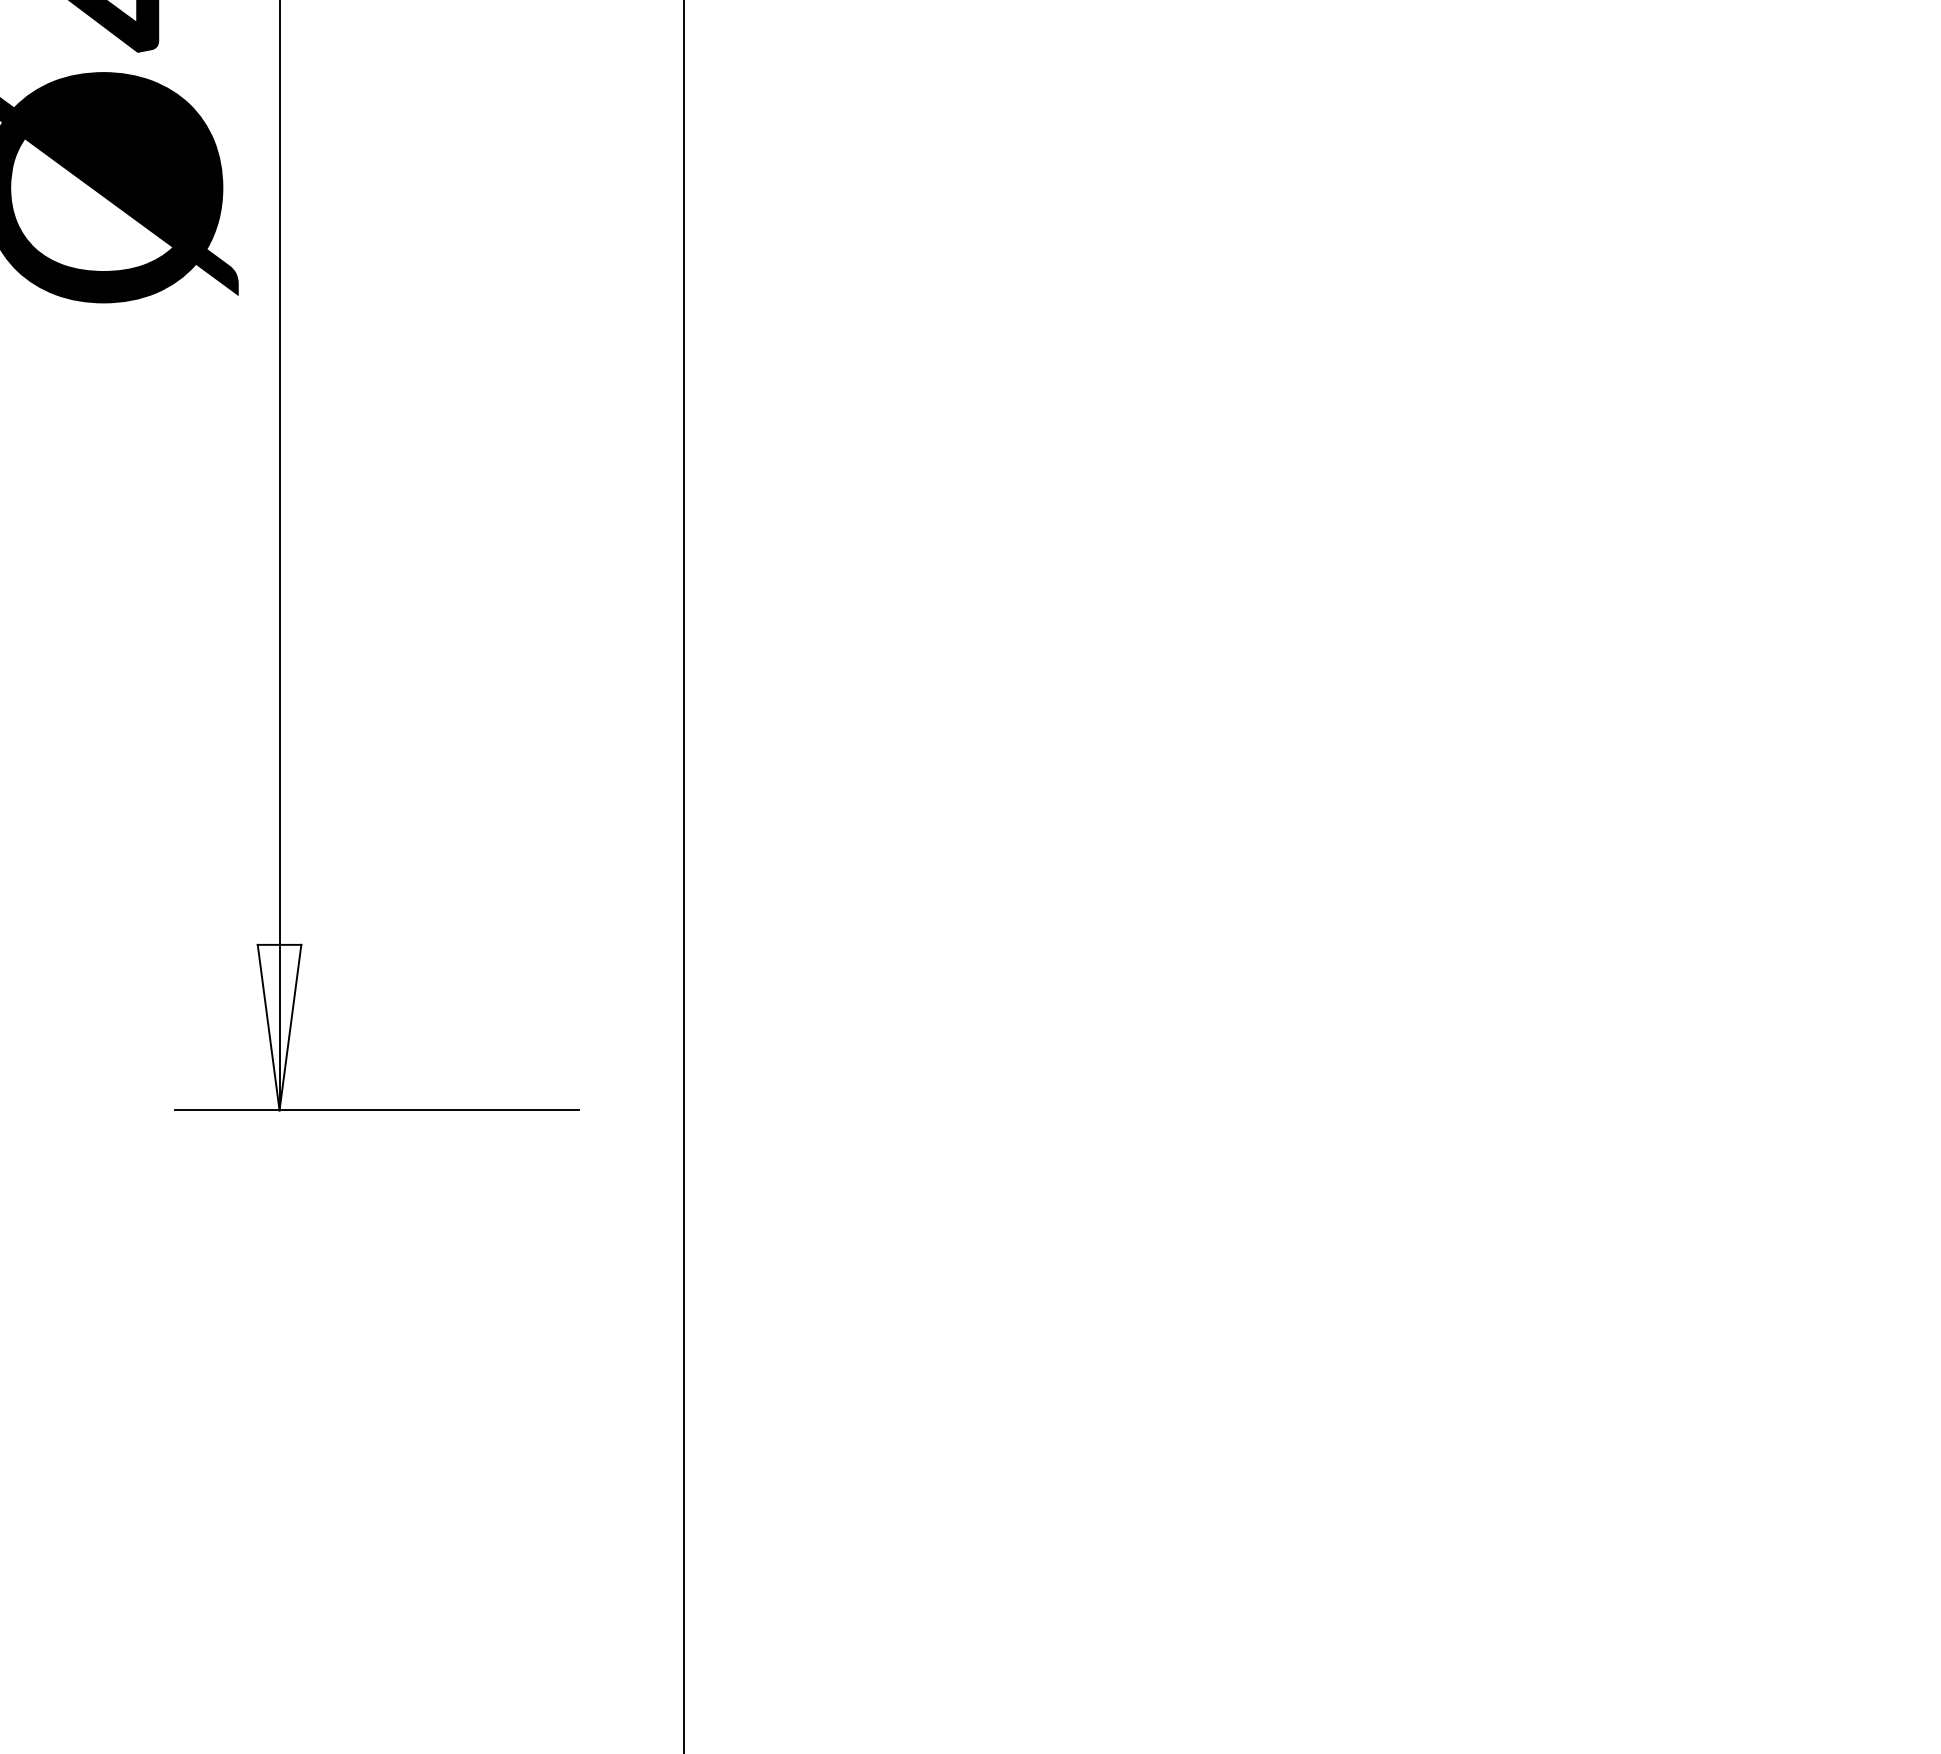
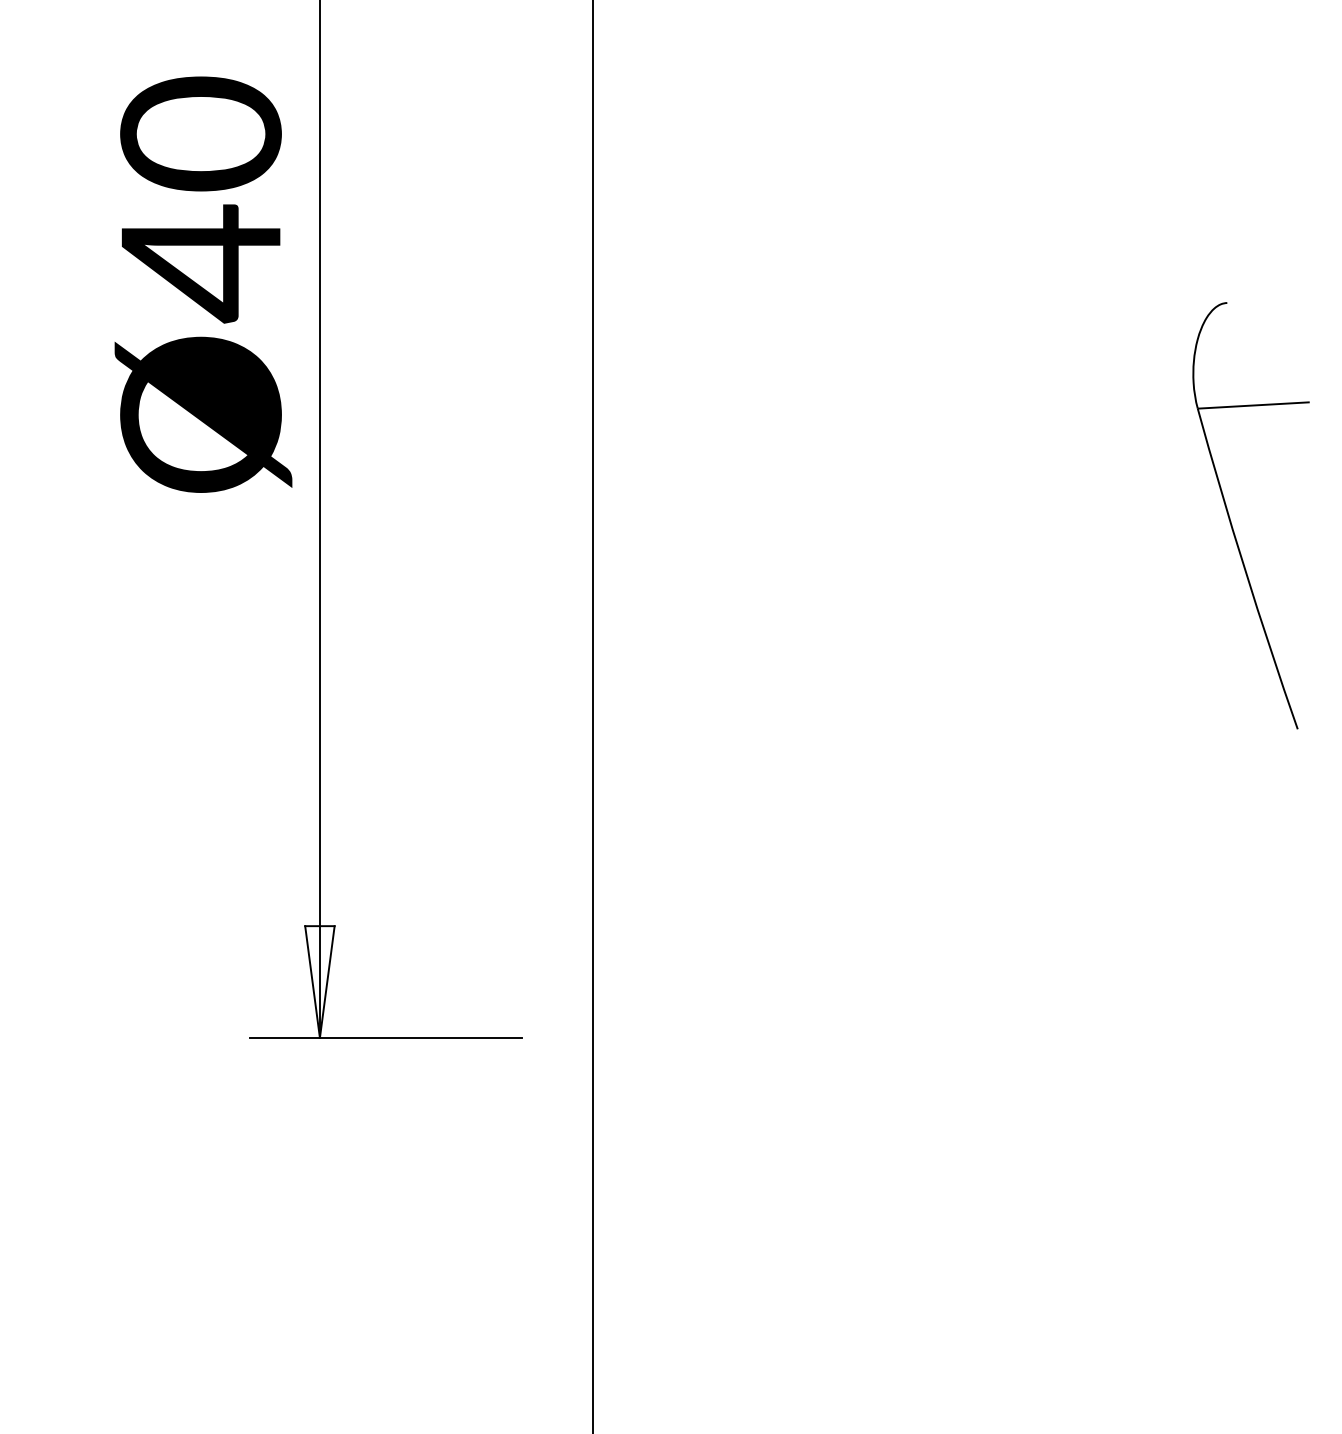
part: (1629, 345) -> (1231, 521), added

